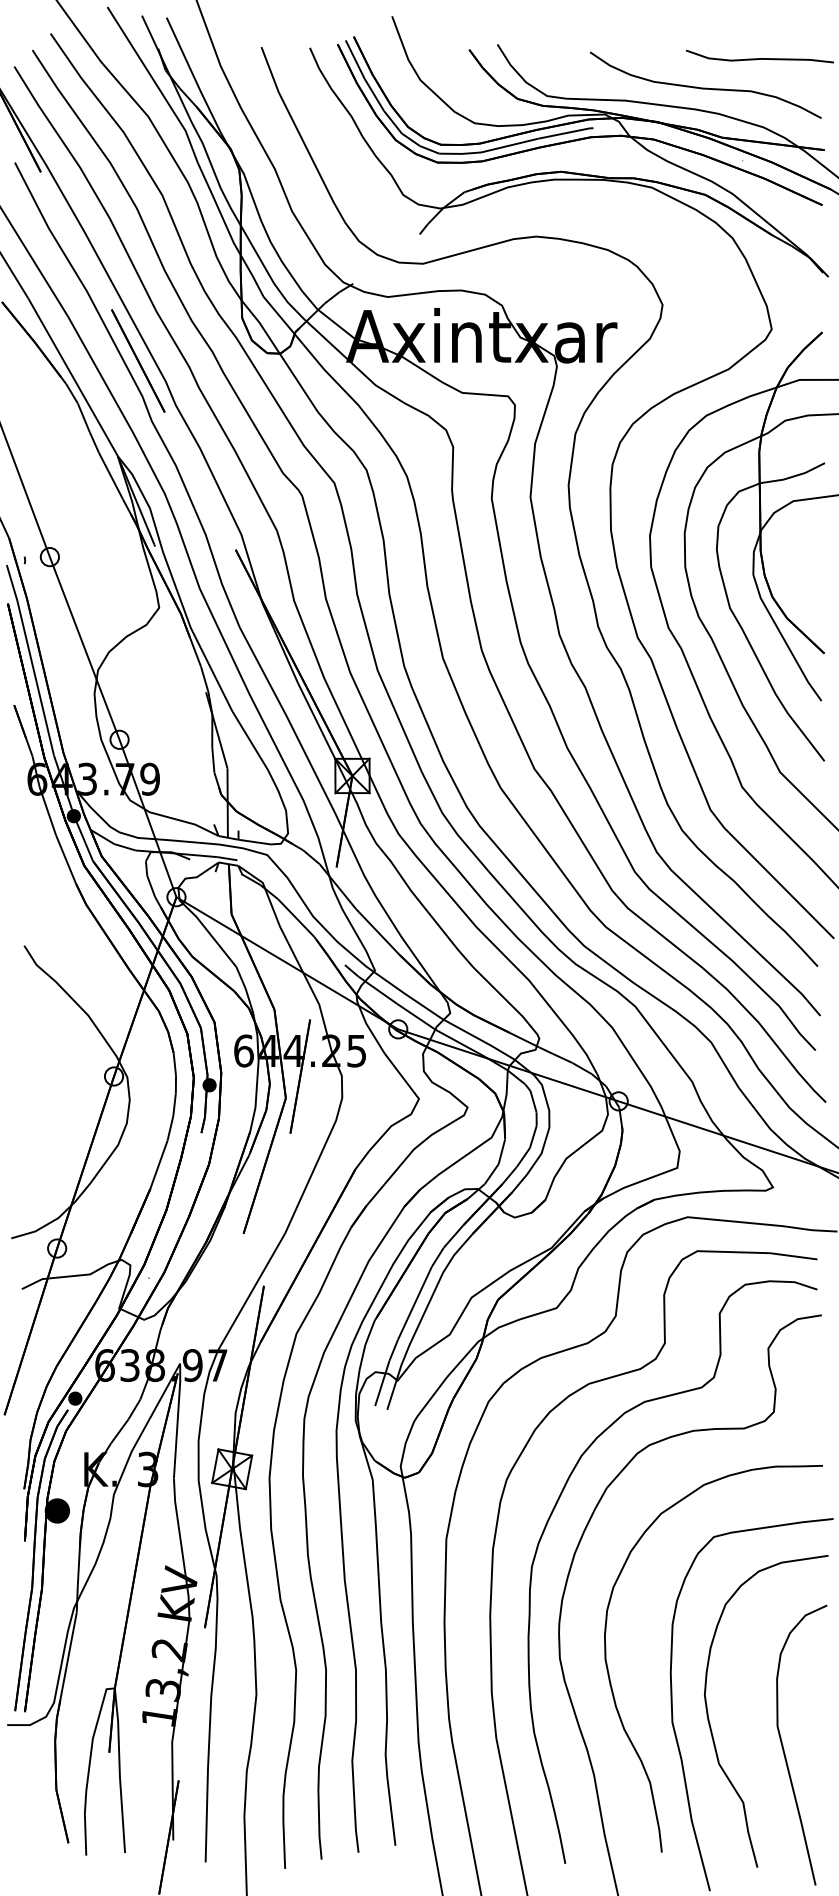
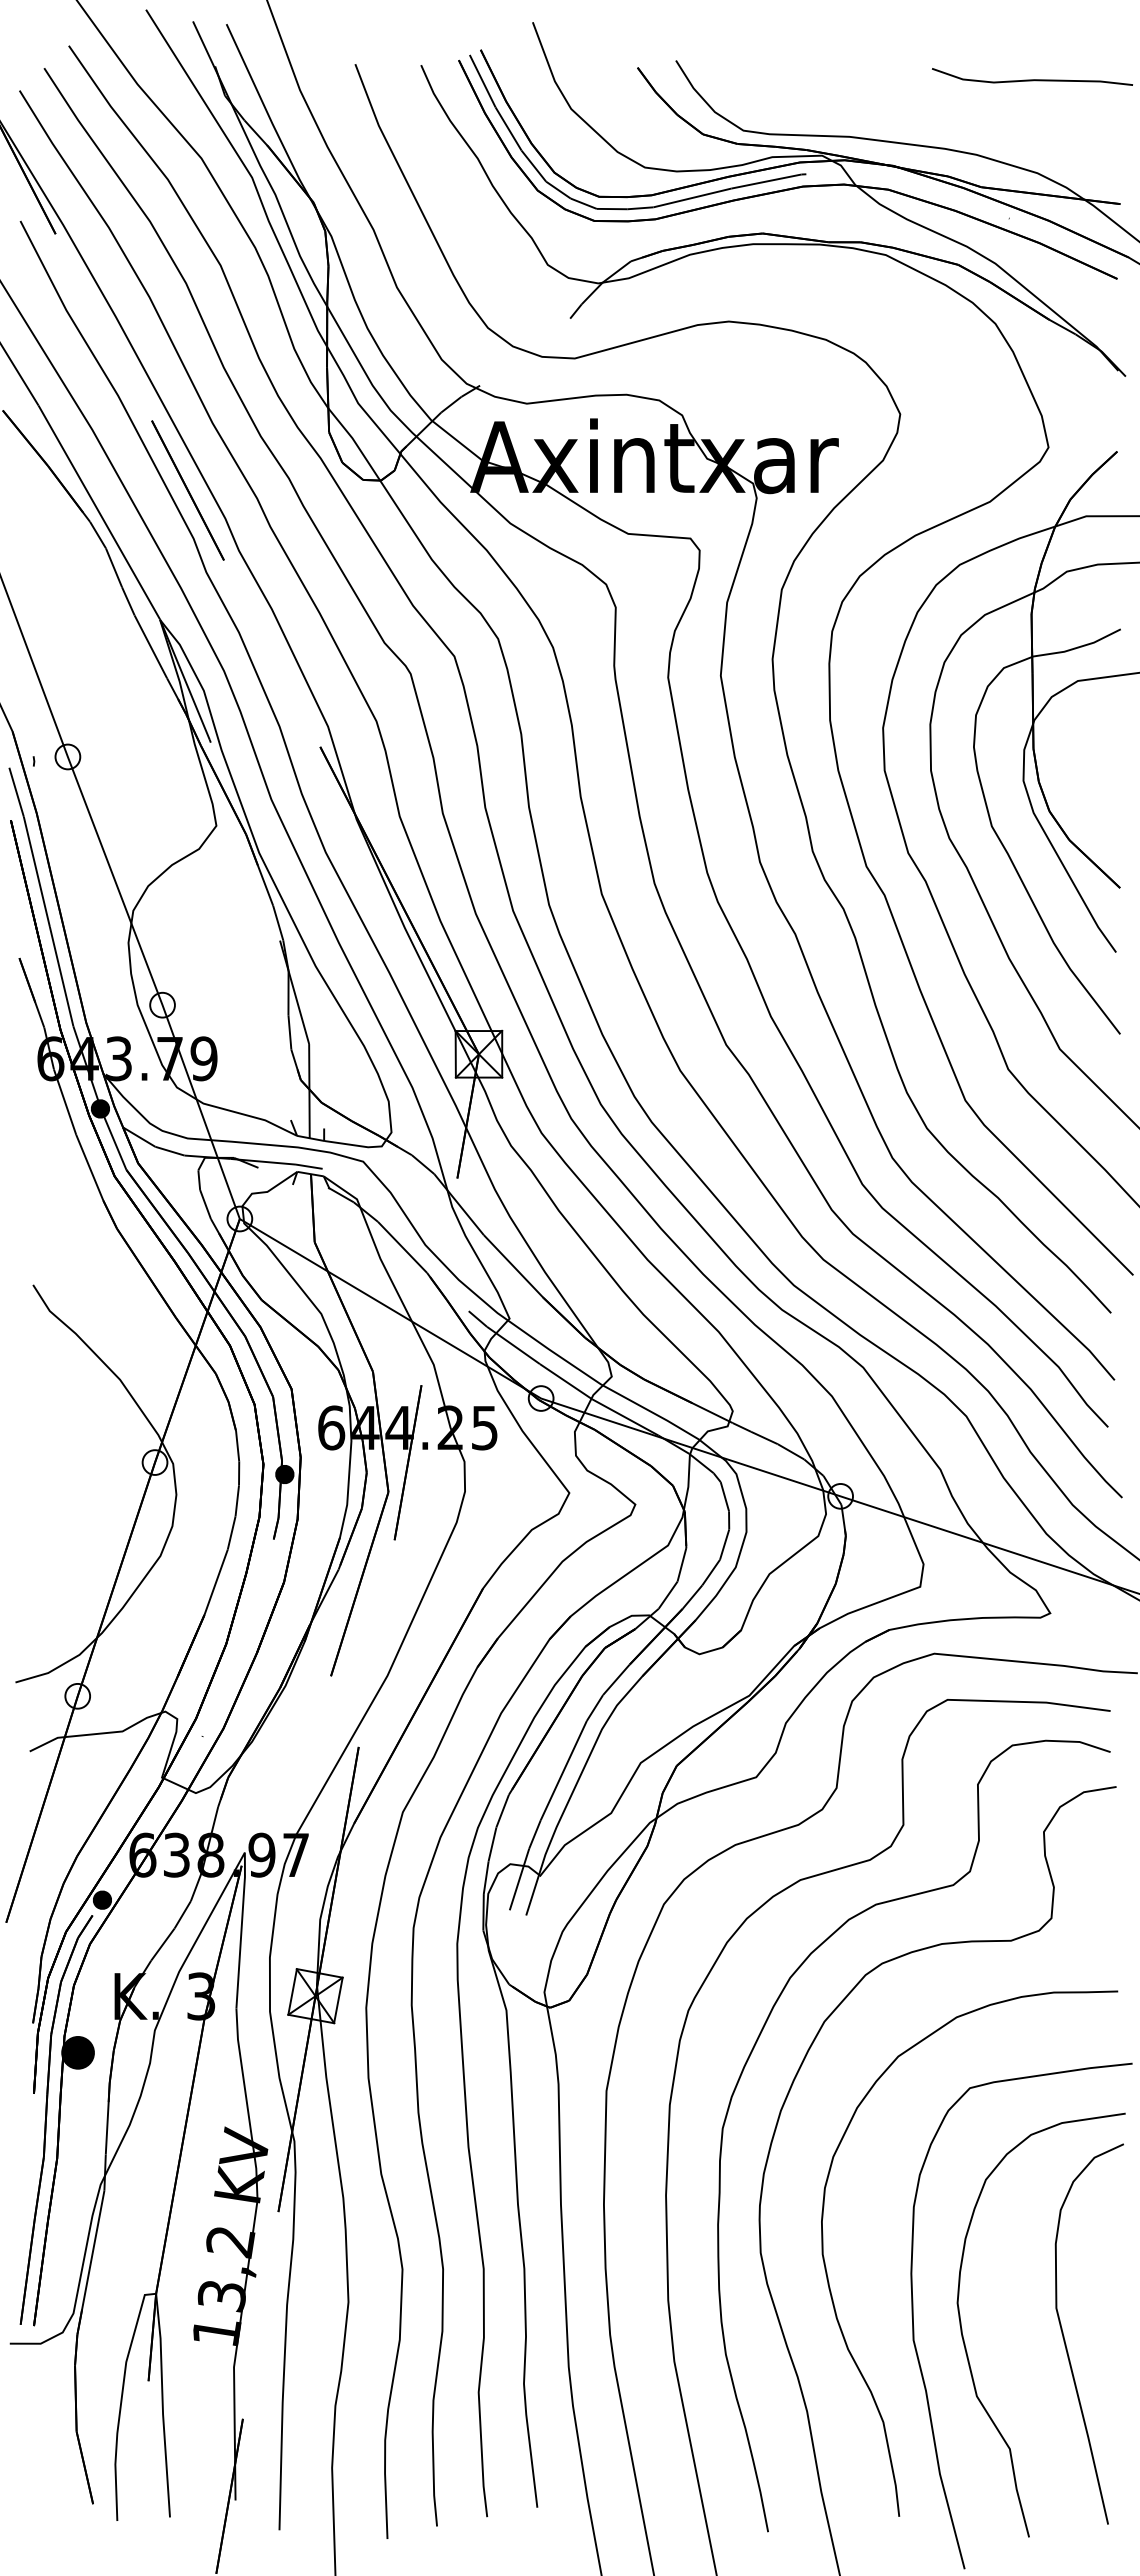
curve: (705, 87) -> (958, 119), removed
curve: (784, 1749) -> (1065, 2340), moved

